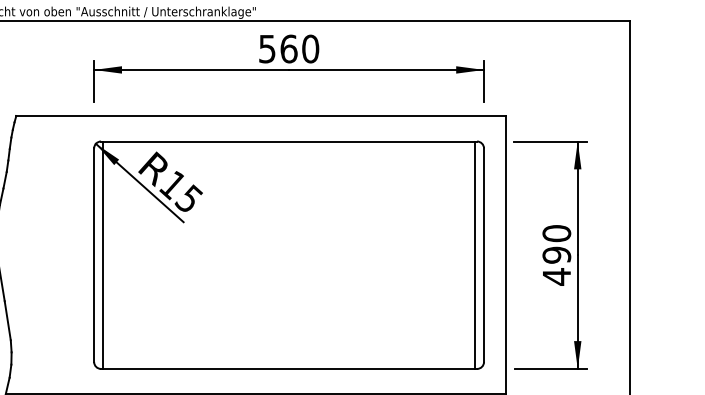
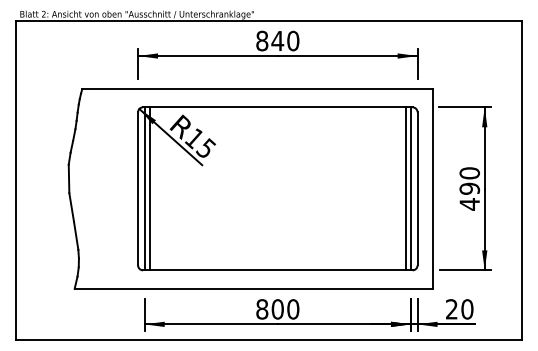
text: (278, 48) -> (270, 40), 560 -> 840
line: (111, 254) -> (150, 188), added
line: (467, 254) -> (405, 188), added

